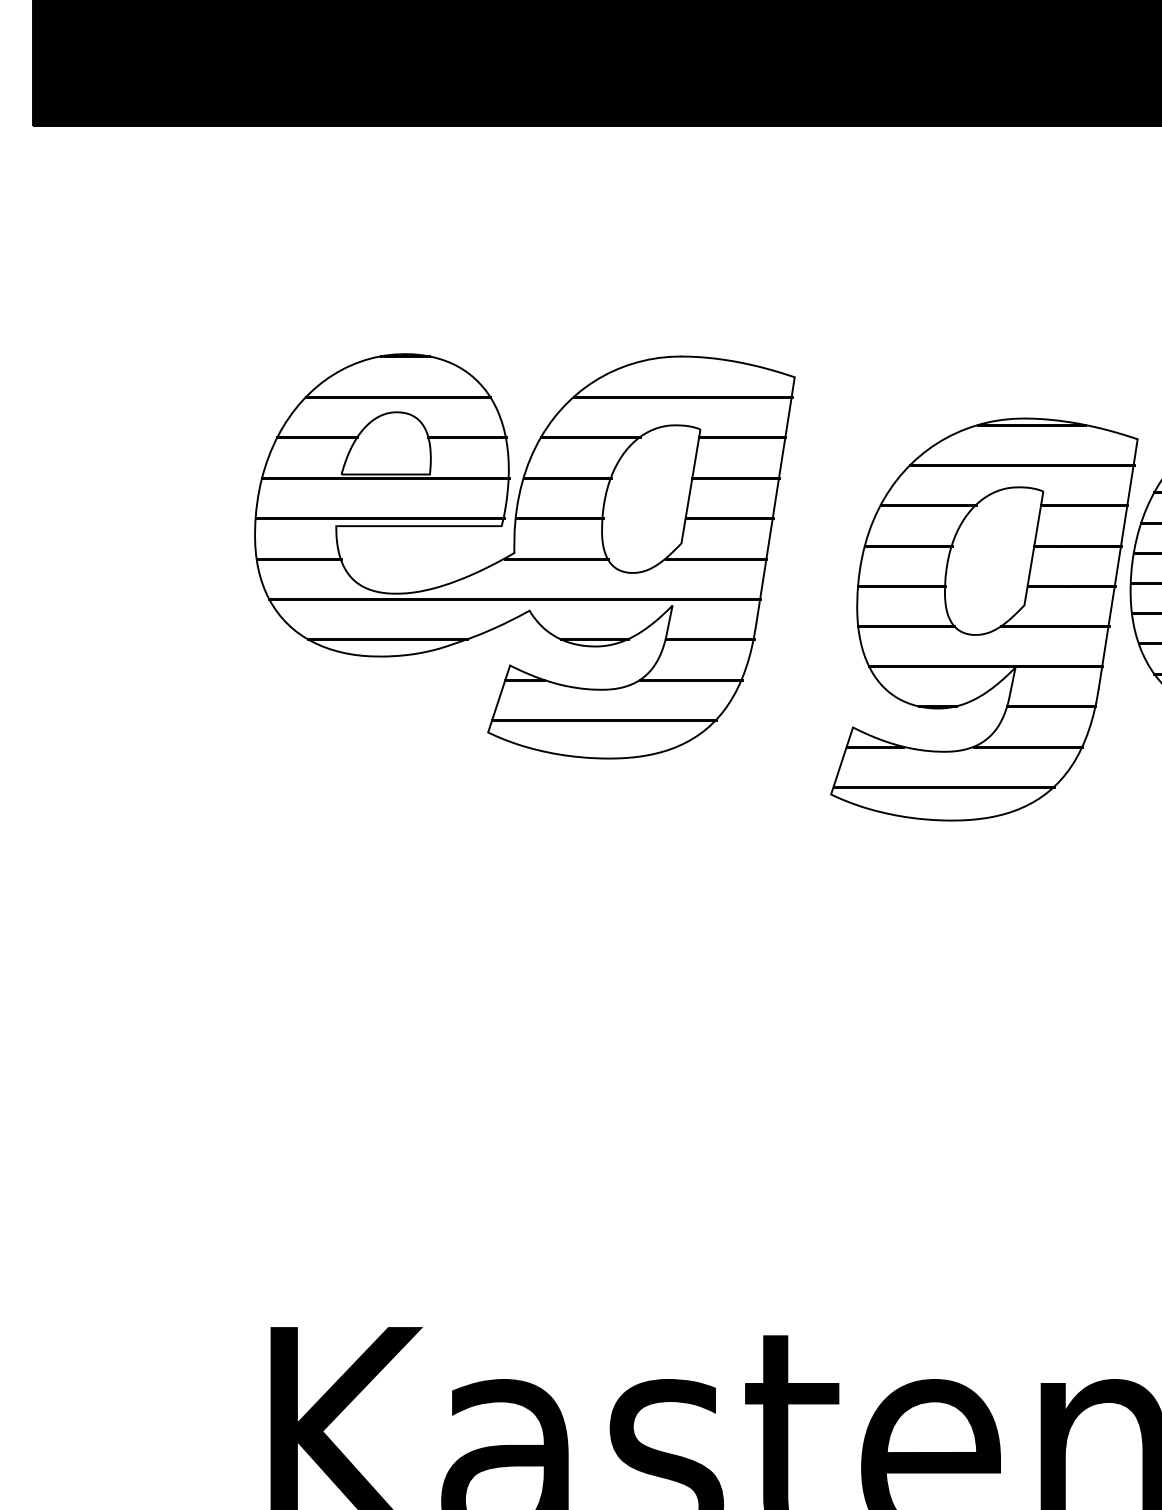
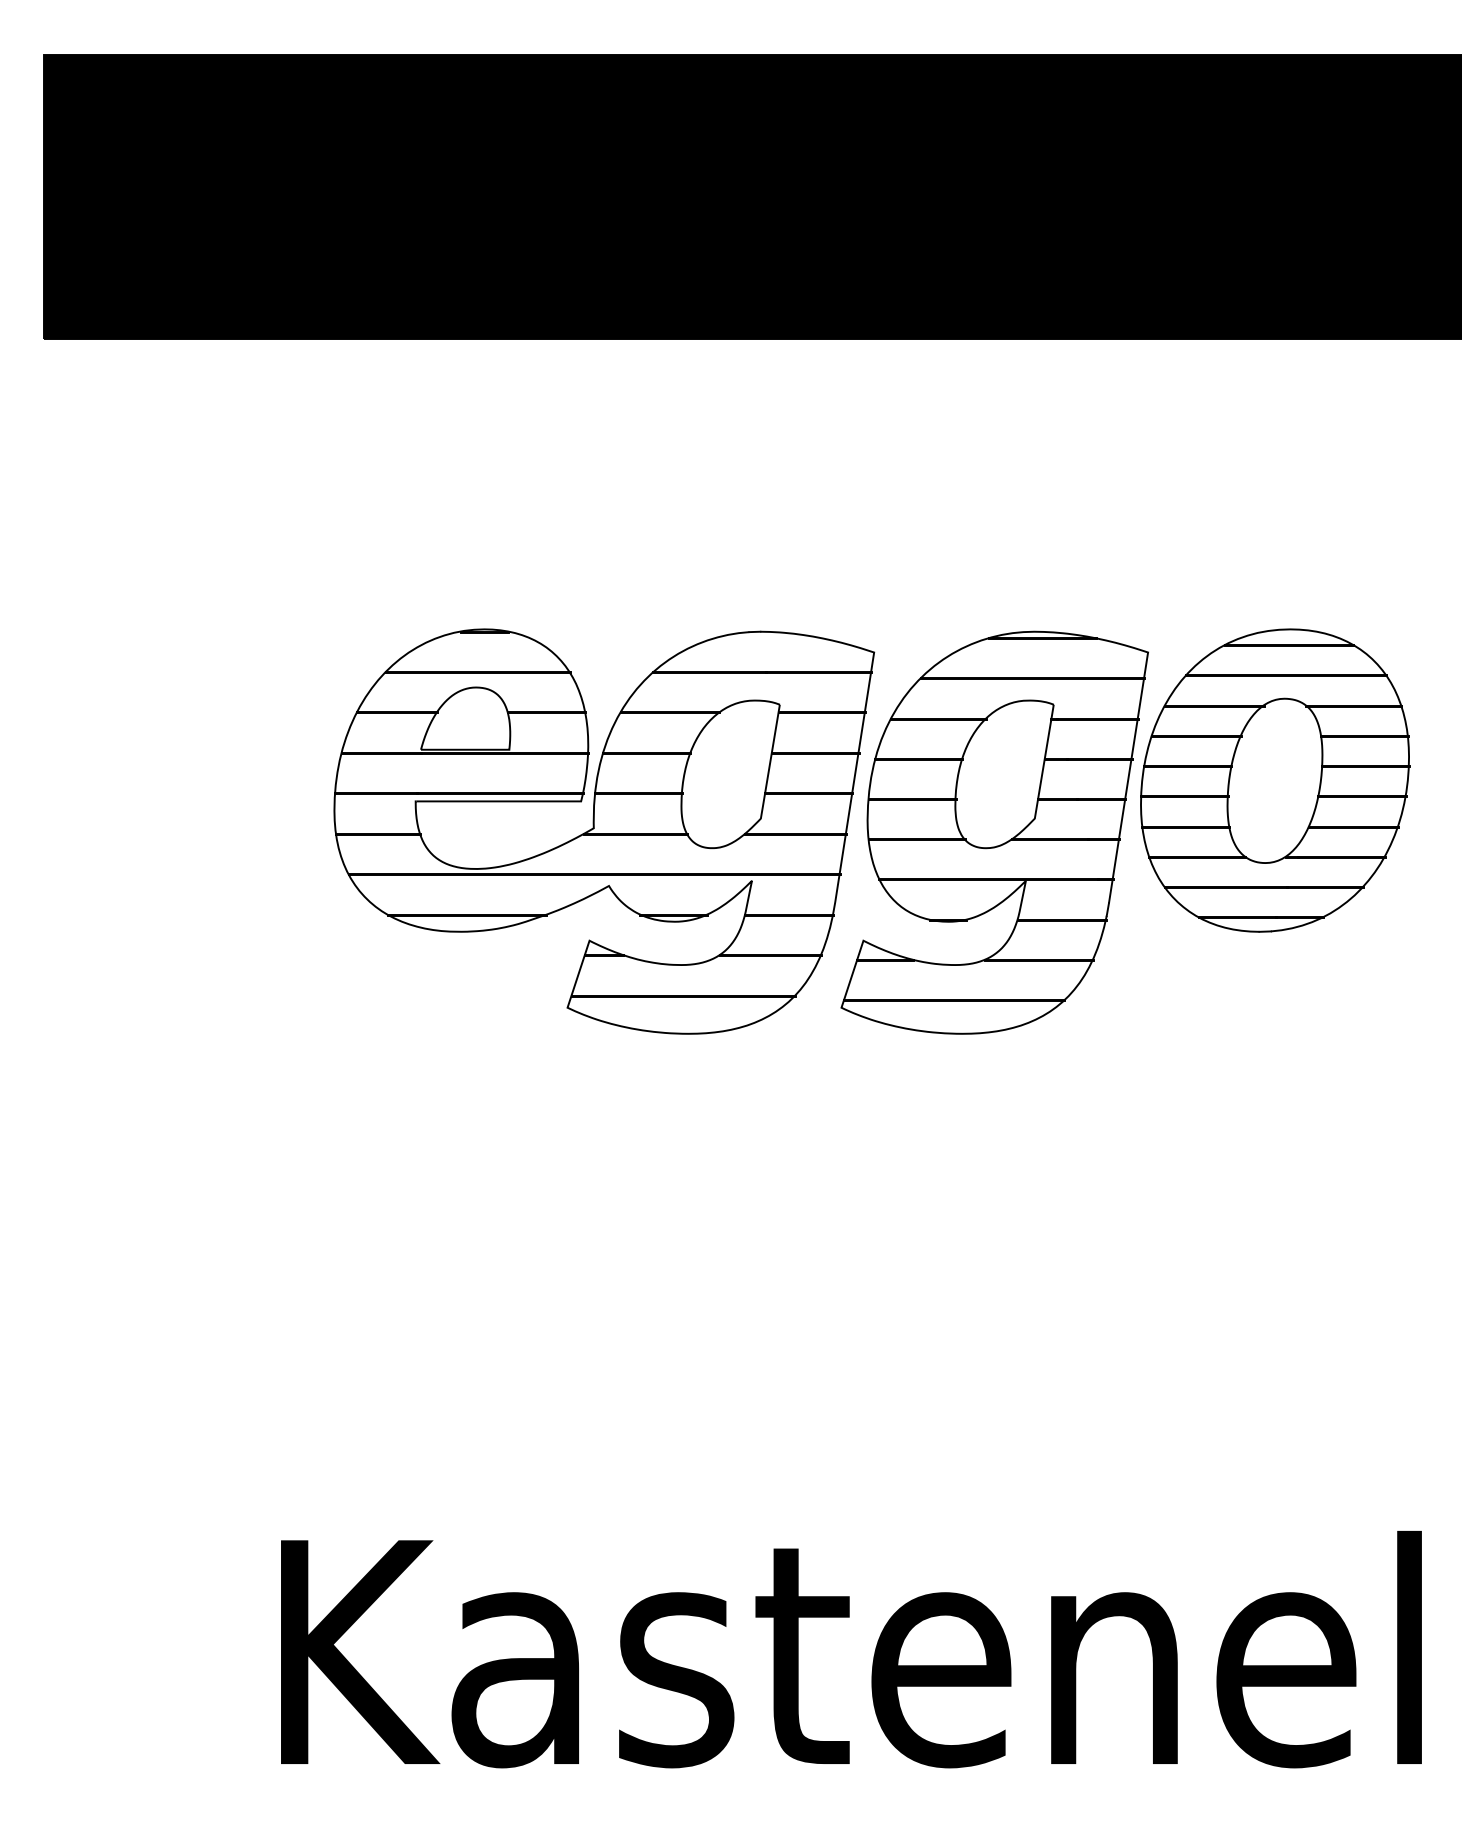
part: (525, 556) -> (604, 831), moved

